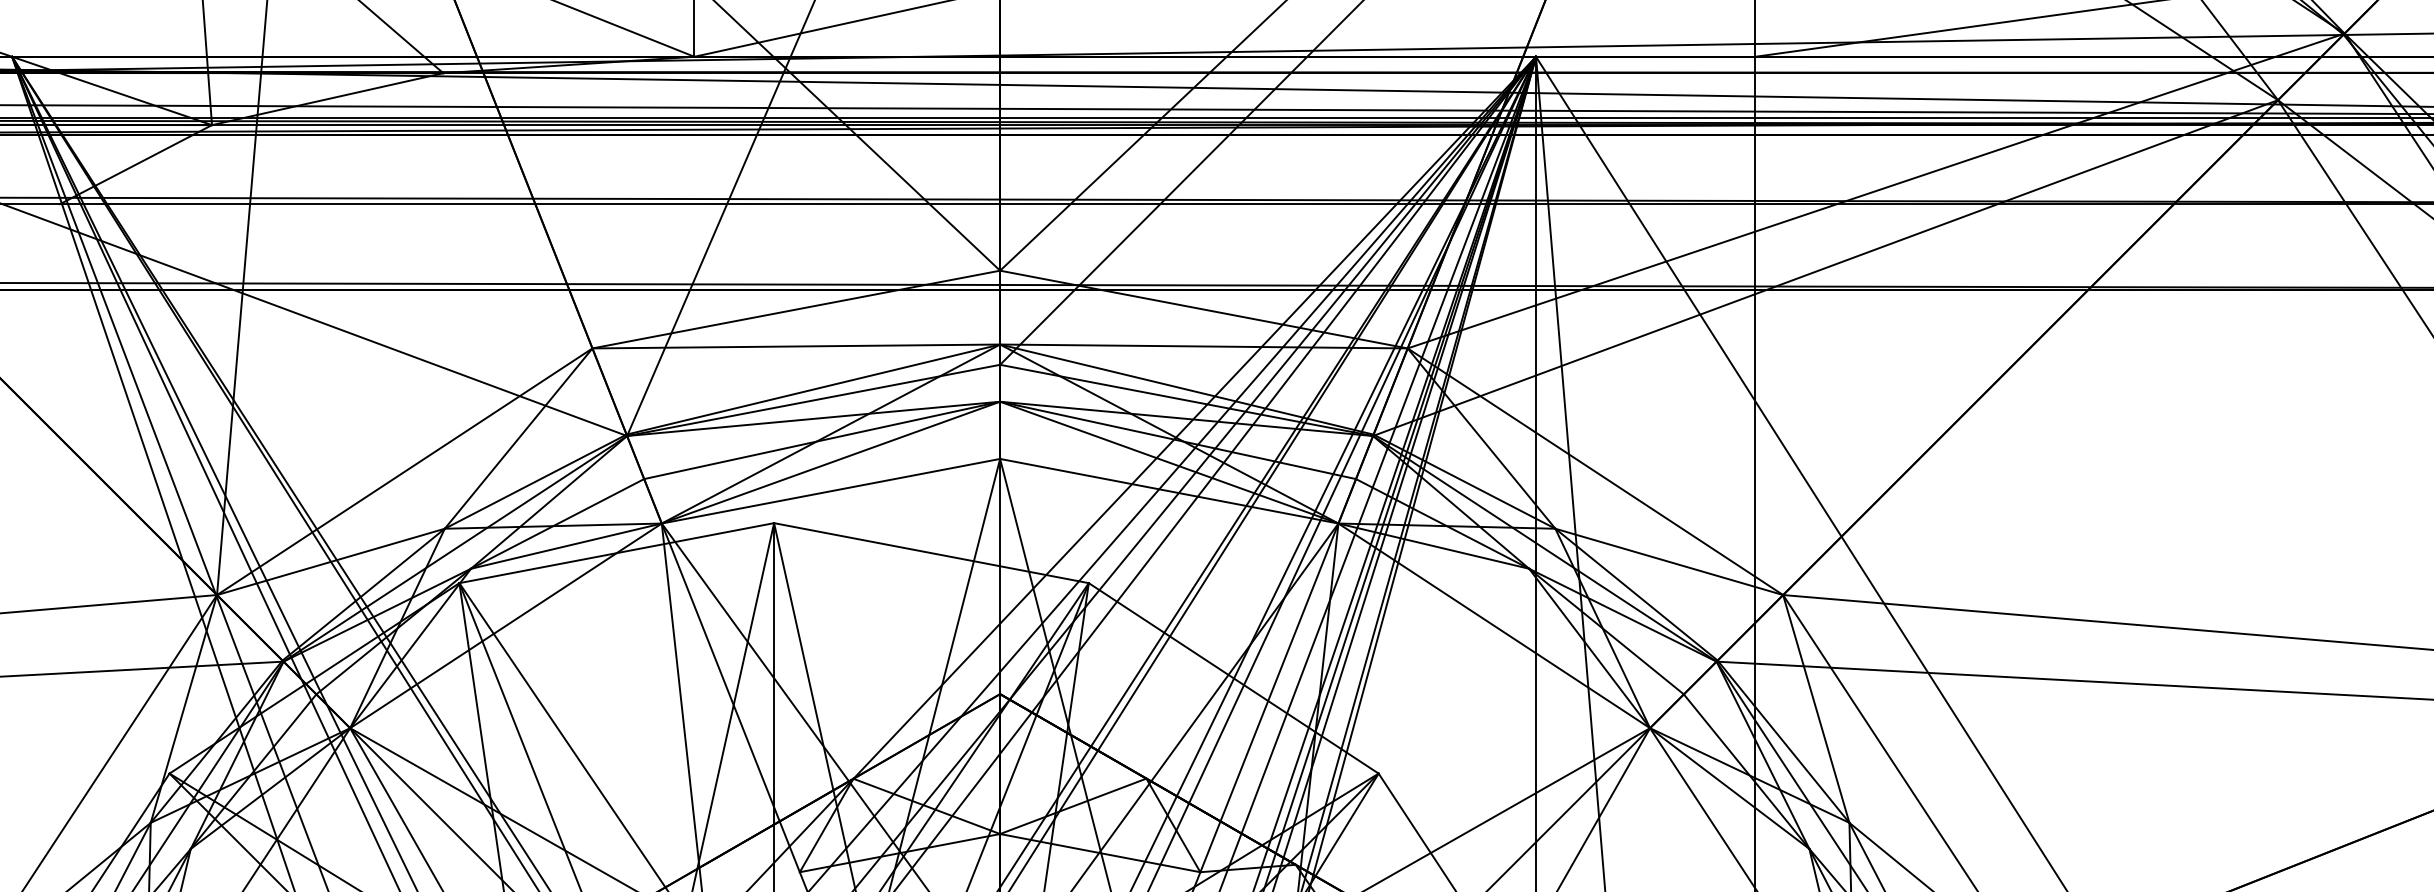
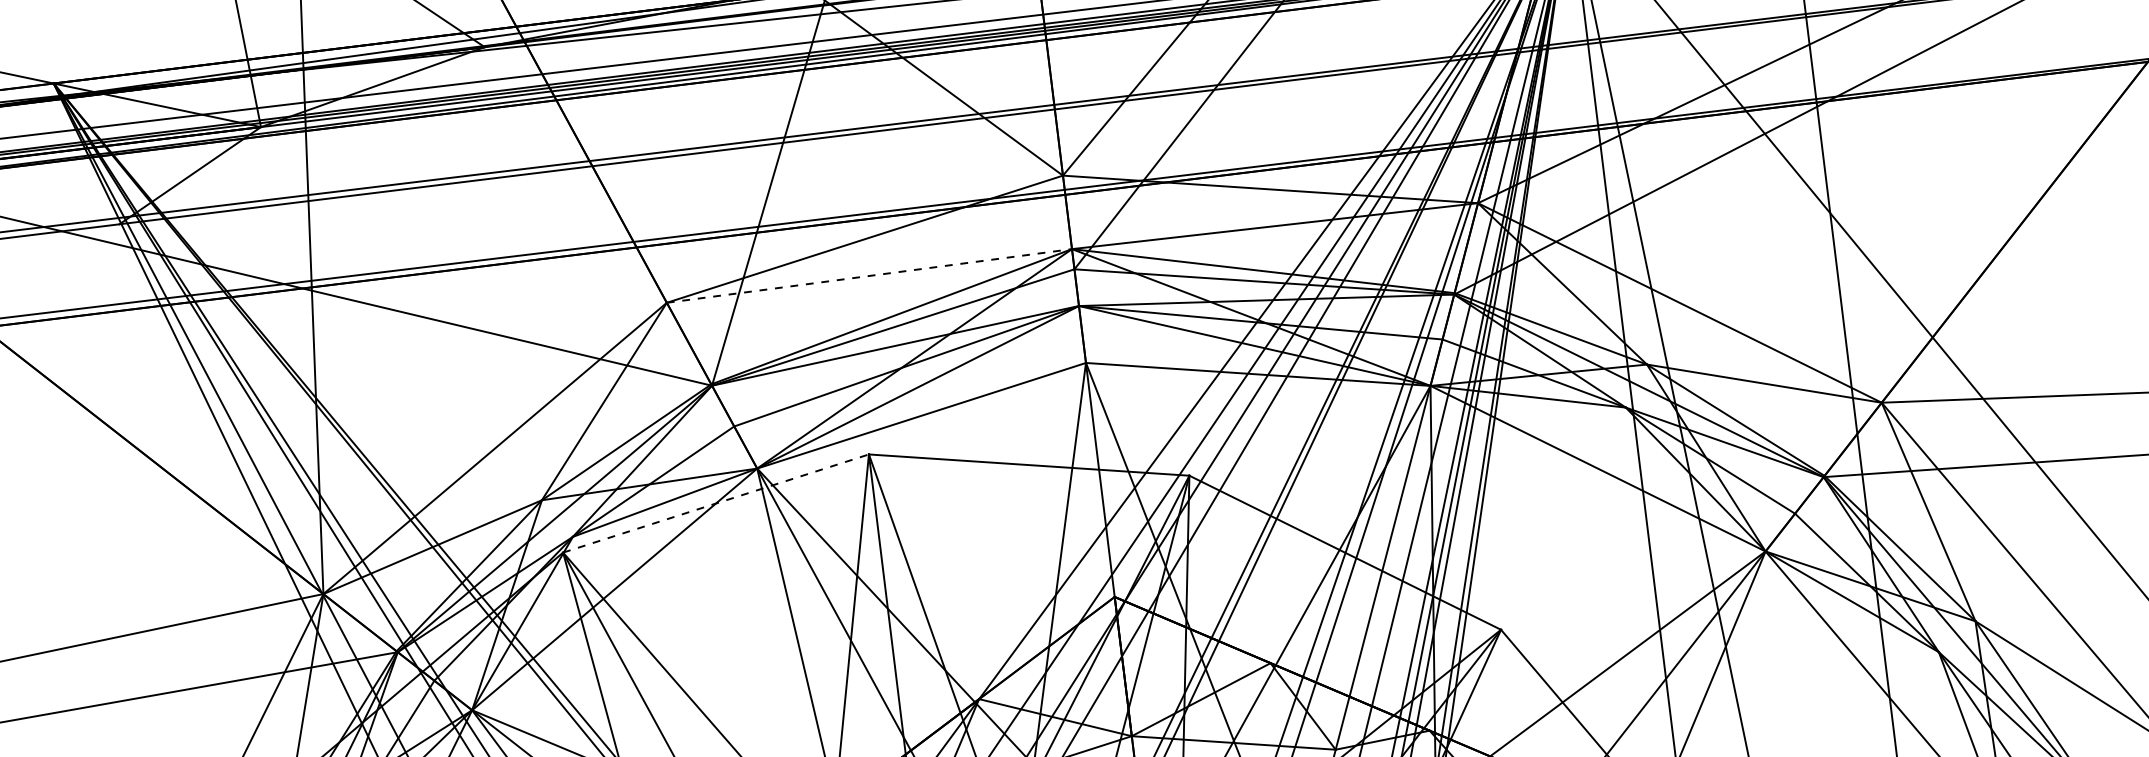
line: (796, 346) -> (869, 275), solid -> dashed
line: (617, 553) -> (716, 503), solid -> dashed

